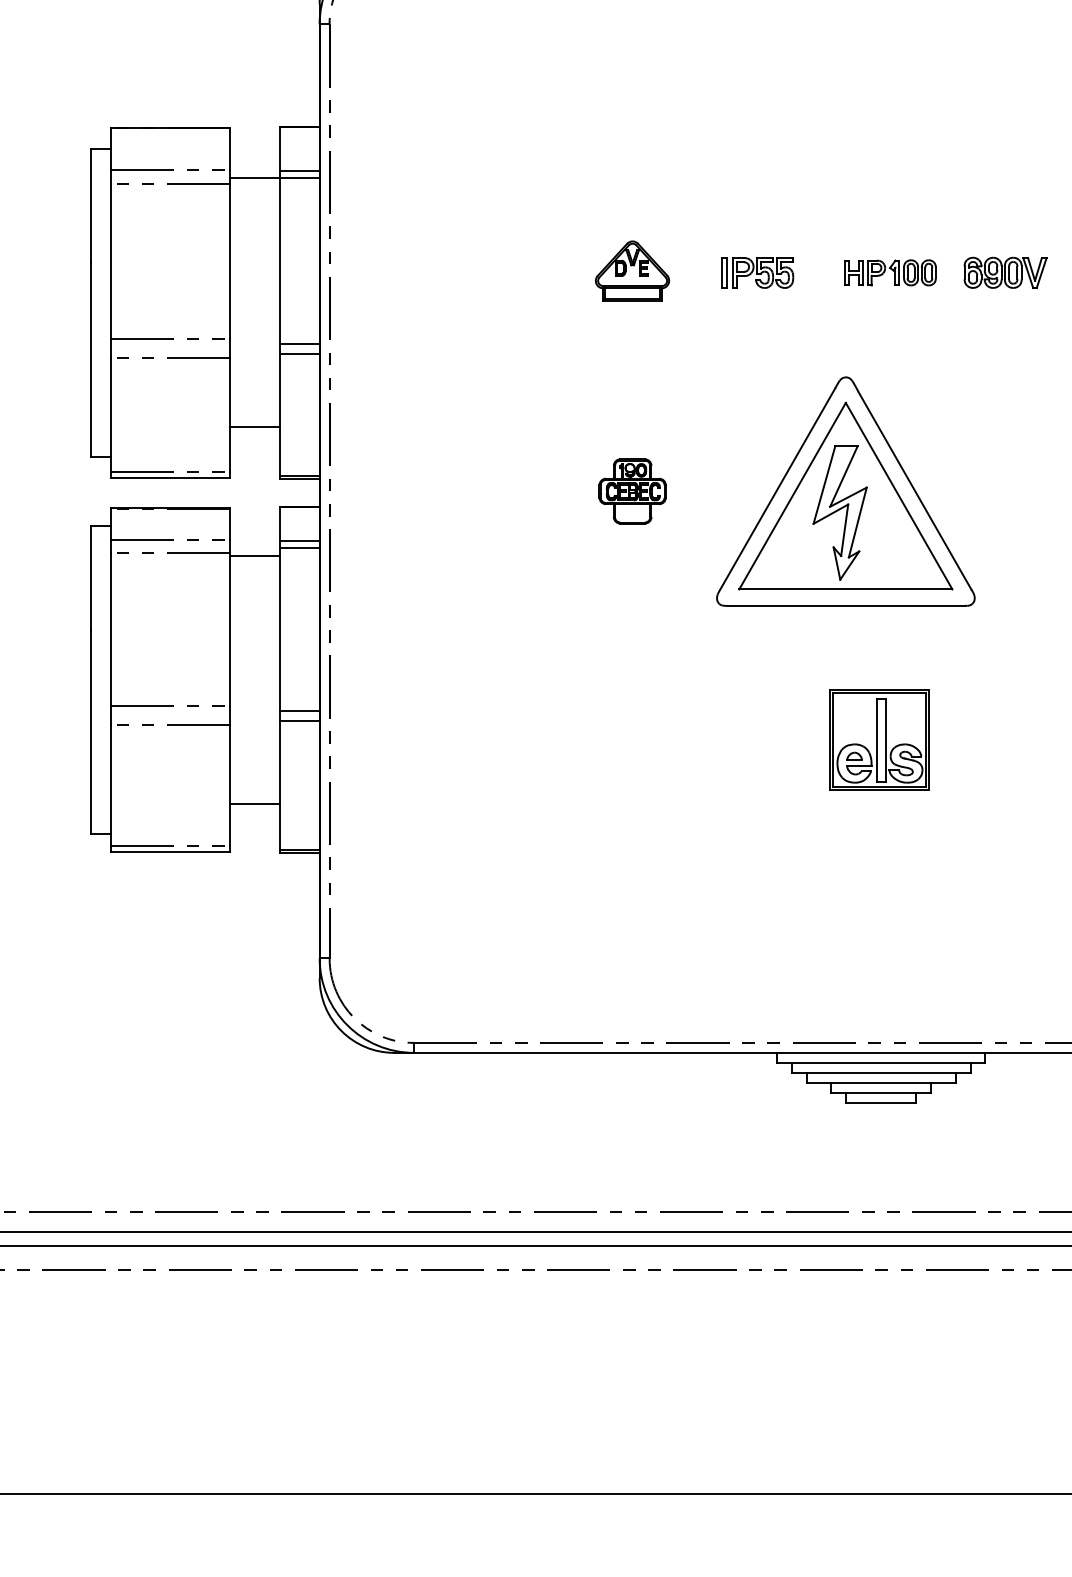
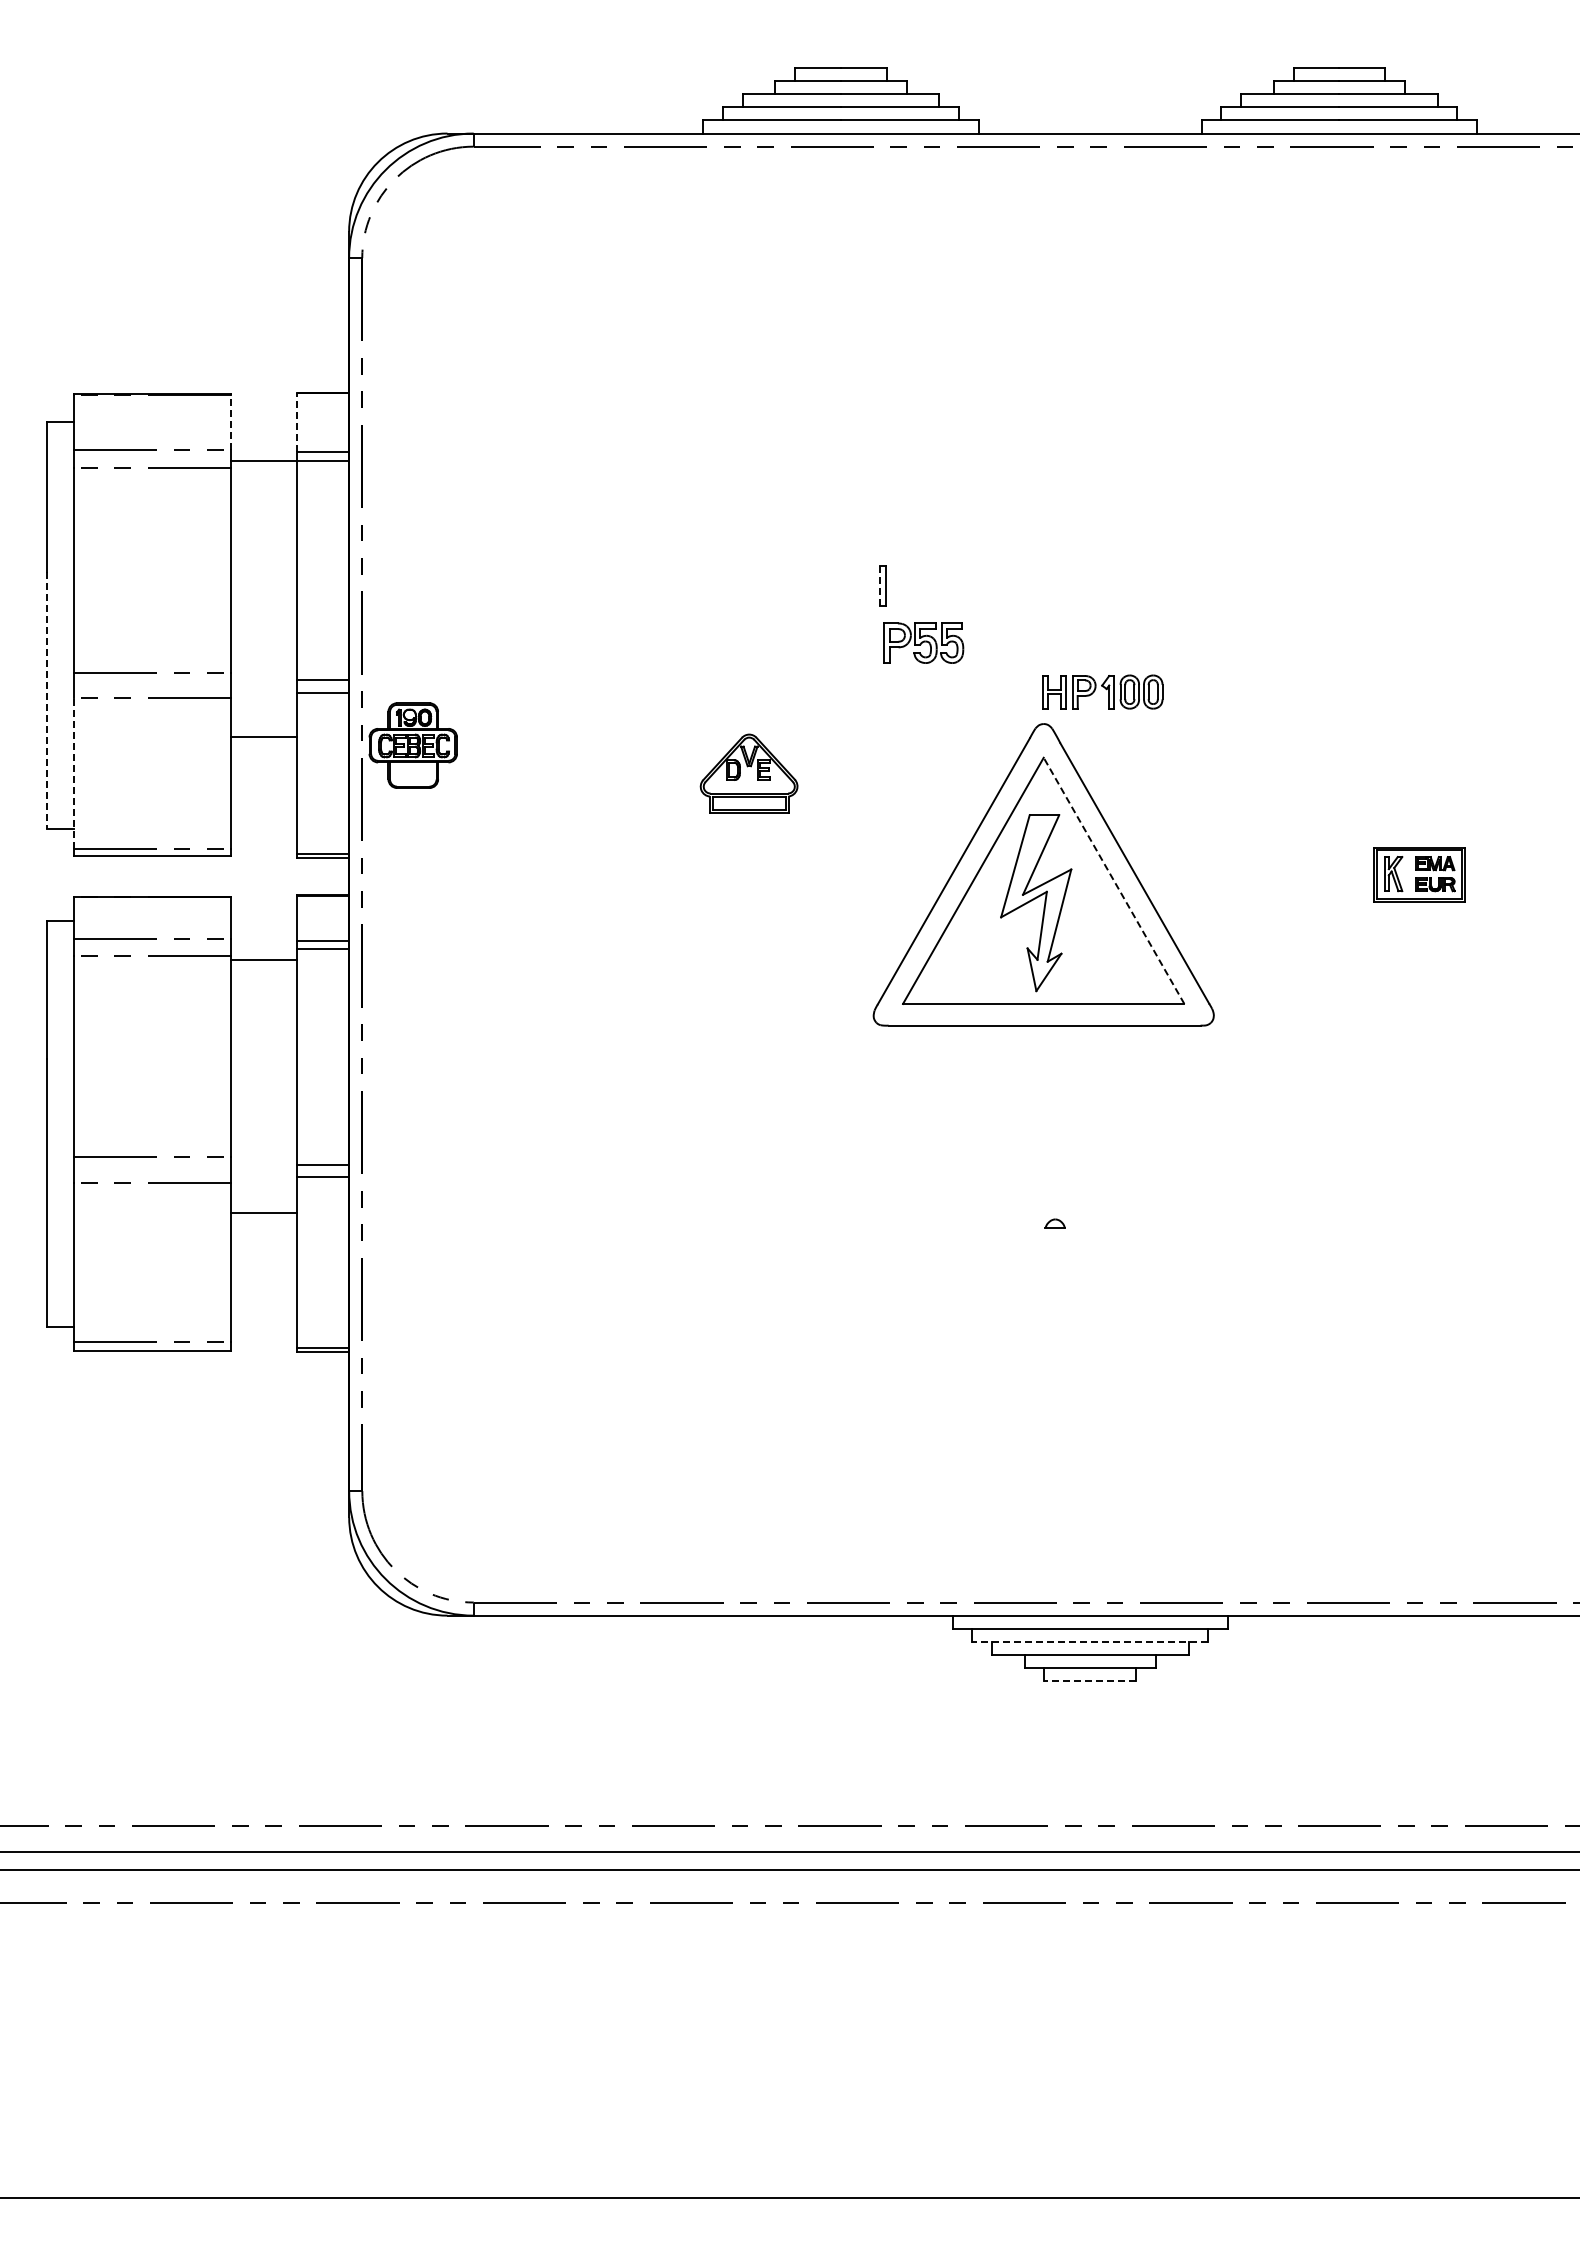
line: (230, 148) -> (231, 422), solid -> dashed
line: (279, 148) -> (296, 422), solid -> dashed
part: (632, 270) -> (748, 773), moved
part: (763, 272) -> (923, 642), moved
part: (890, 272) -> (1102, 691), moved
line: (722, 273) -> (880, 586), solid -> dashed
part: (1005, 273) -> (1254, 586), removed
line: (91, 360) -> (47, 701), solid -> dashed
line: (110, 414) -> (73, 773), solid -> dashed
line: (254, 426) -> (263, 737), moved
part: (632, 491) -> (412, 745), moved
line: (899, 495) -> (1114, 880), solid -> dashed
part: (879, 739) -> (1088, 1202), removed
line: (254, 804) -> (263, 1212), moved
line: (880, 1072) -> (1089, 1641), solid -> dashed
line: (881, 1102) -> (1090, 1681), solid -> dashed

